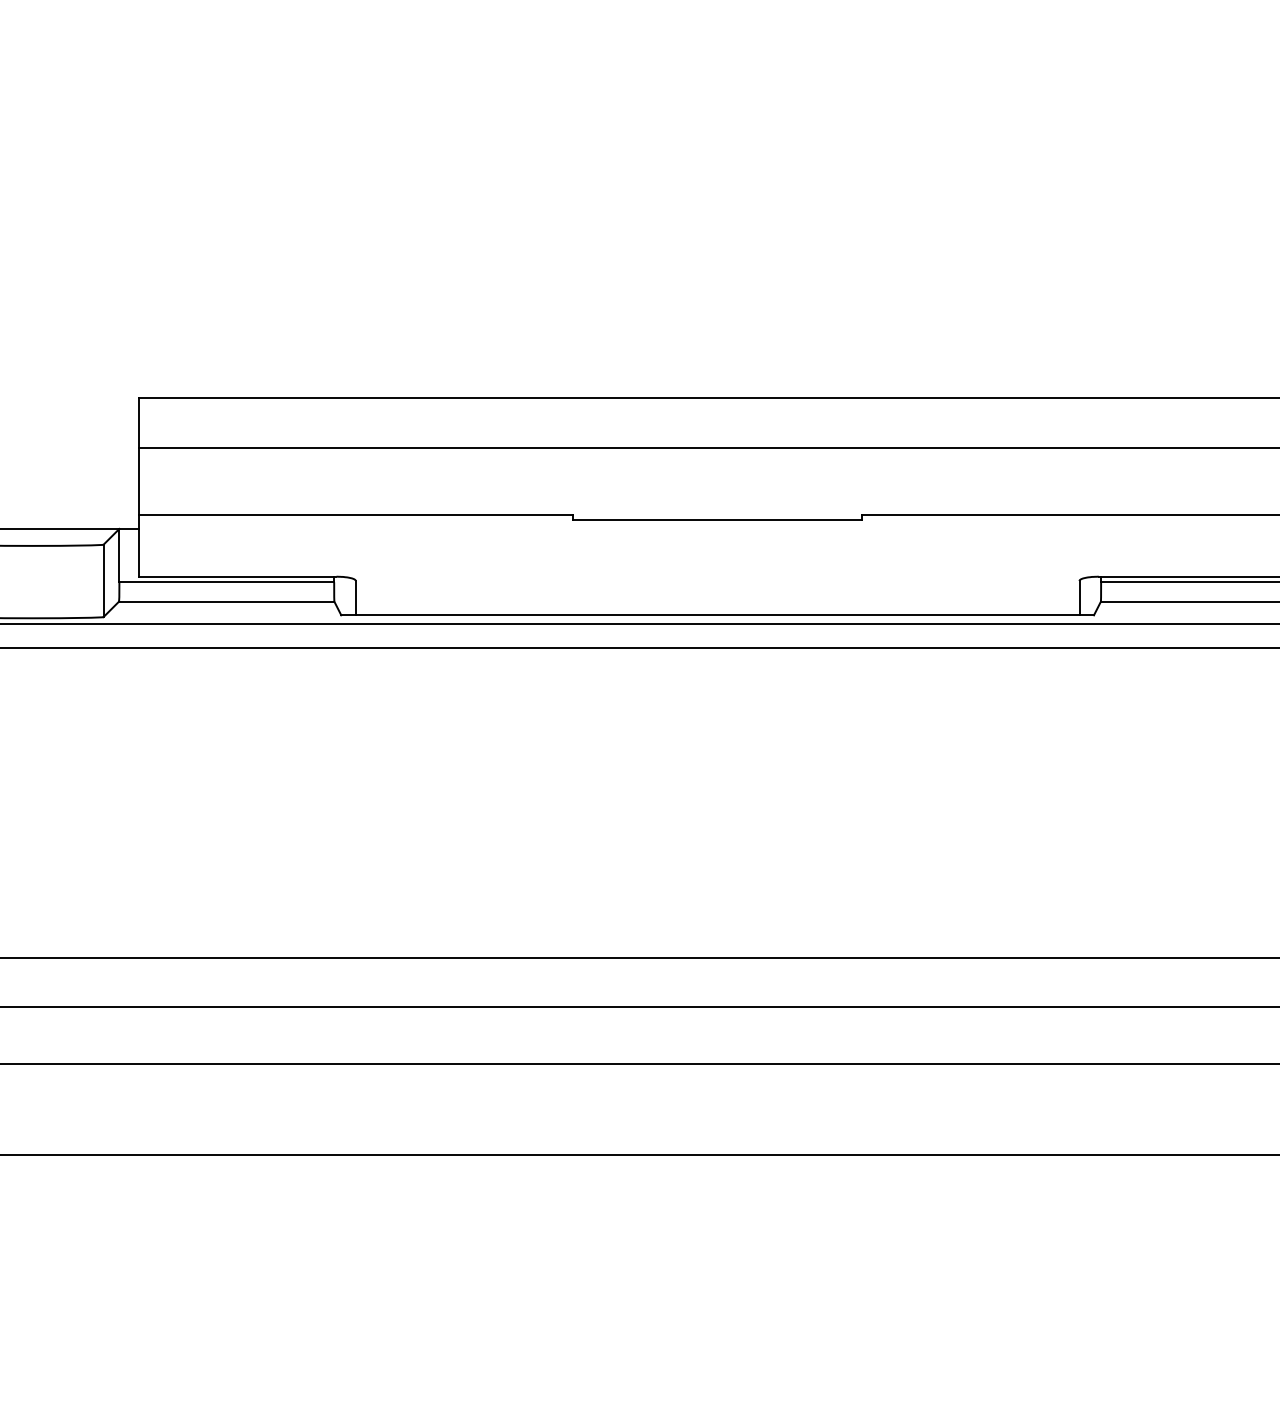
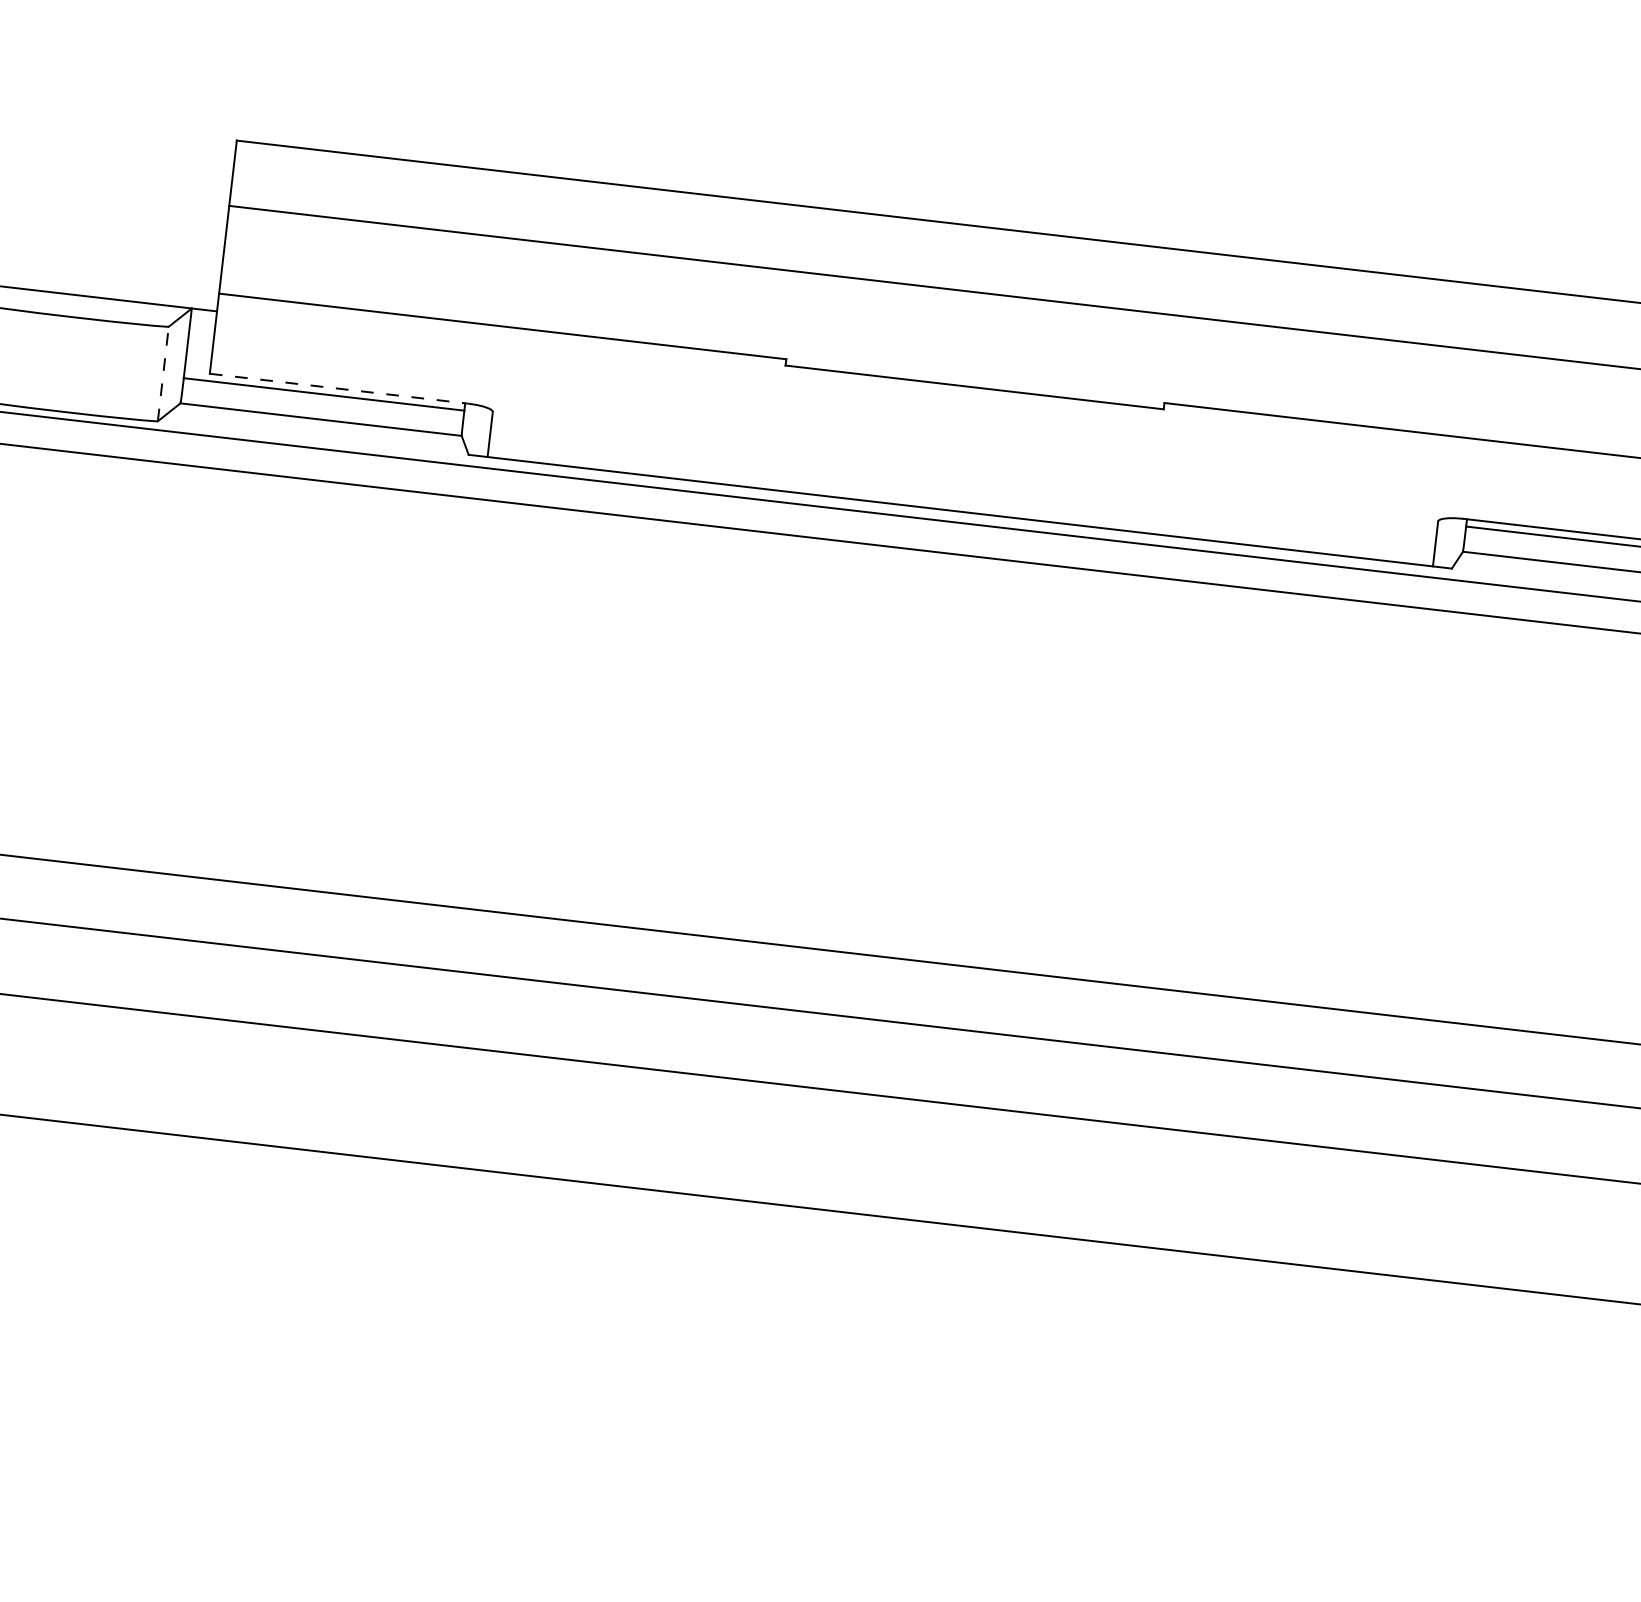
line: (237, 576) -> (338, 388), solid -> dashed
line: (103, 580) -> (163, 373), solid -> dashed

